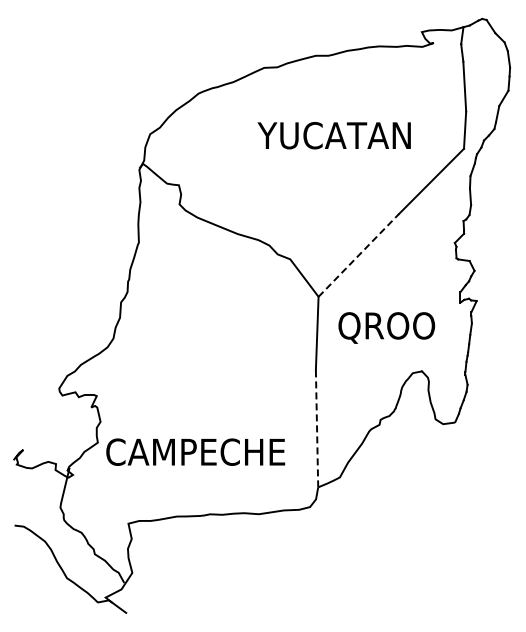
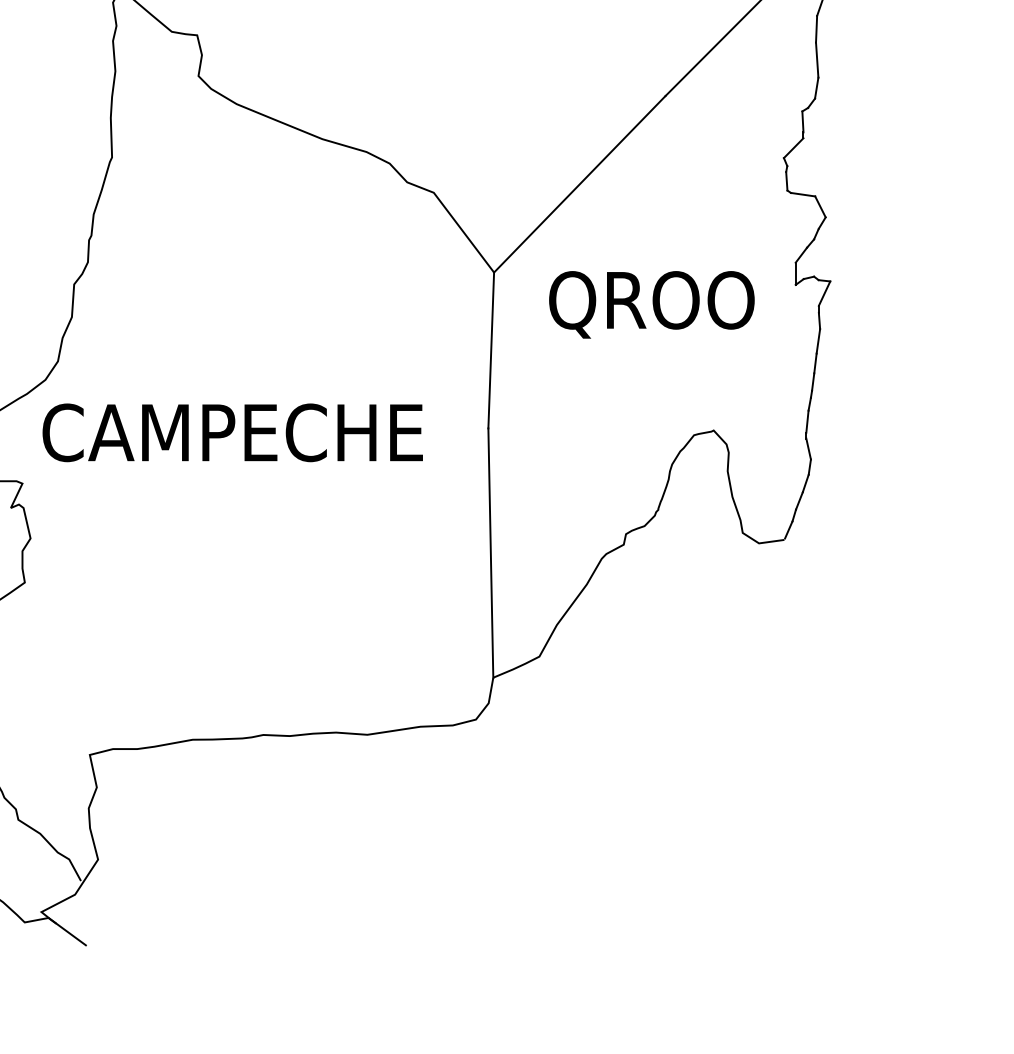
line: (358, 255) -> (578, 184), dashed -> solid
text: (386, 327) -> (651, 303), moved
line: (317, 428) -> (491, 552), dashed -> solid
text: (195, 451) -> (232, 431), moved

